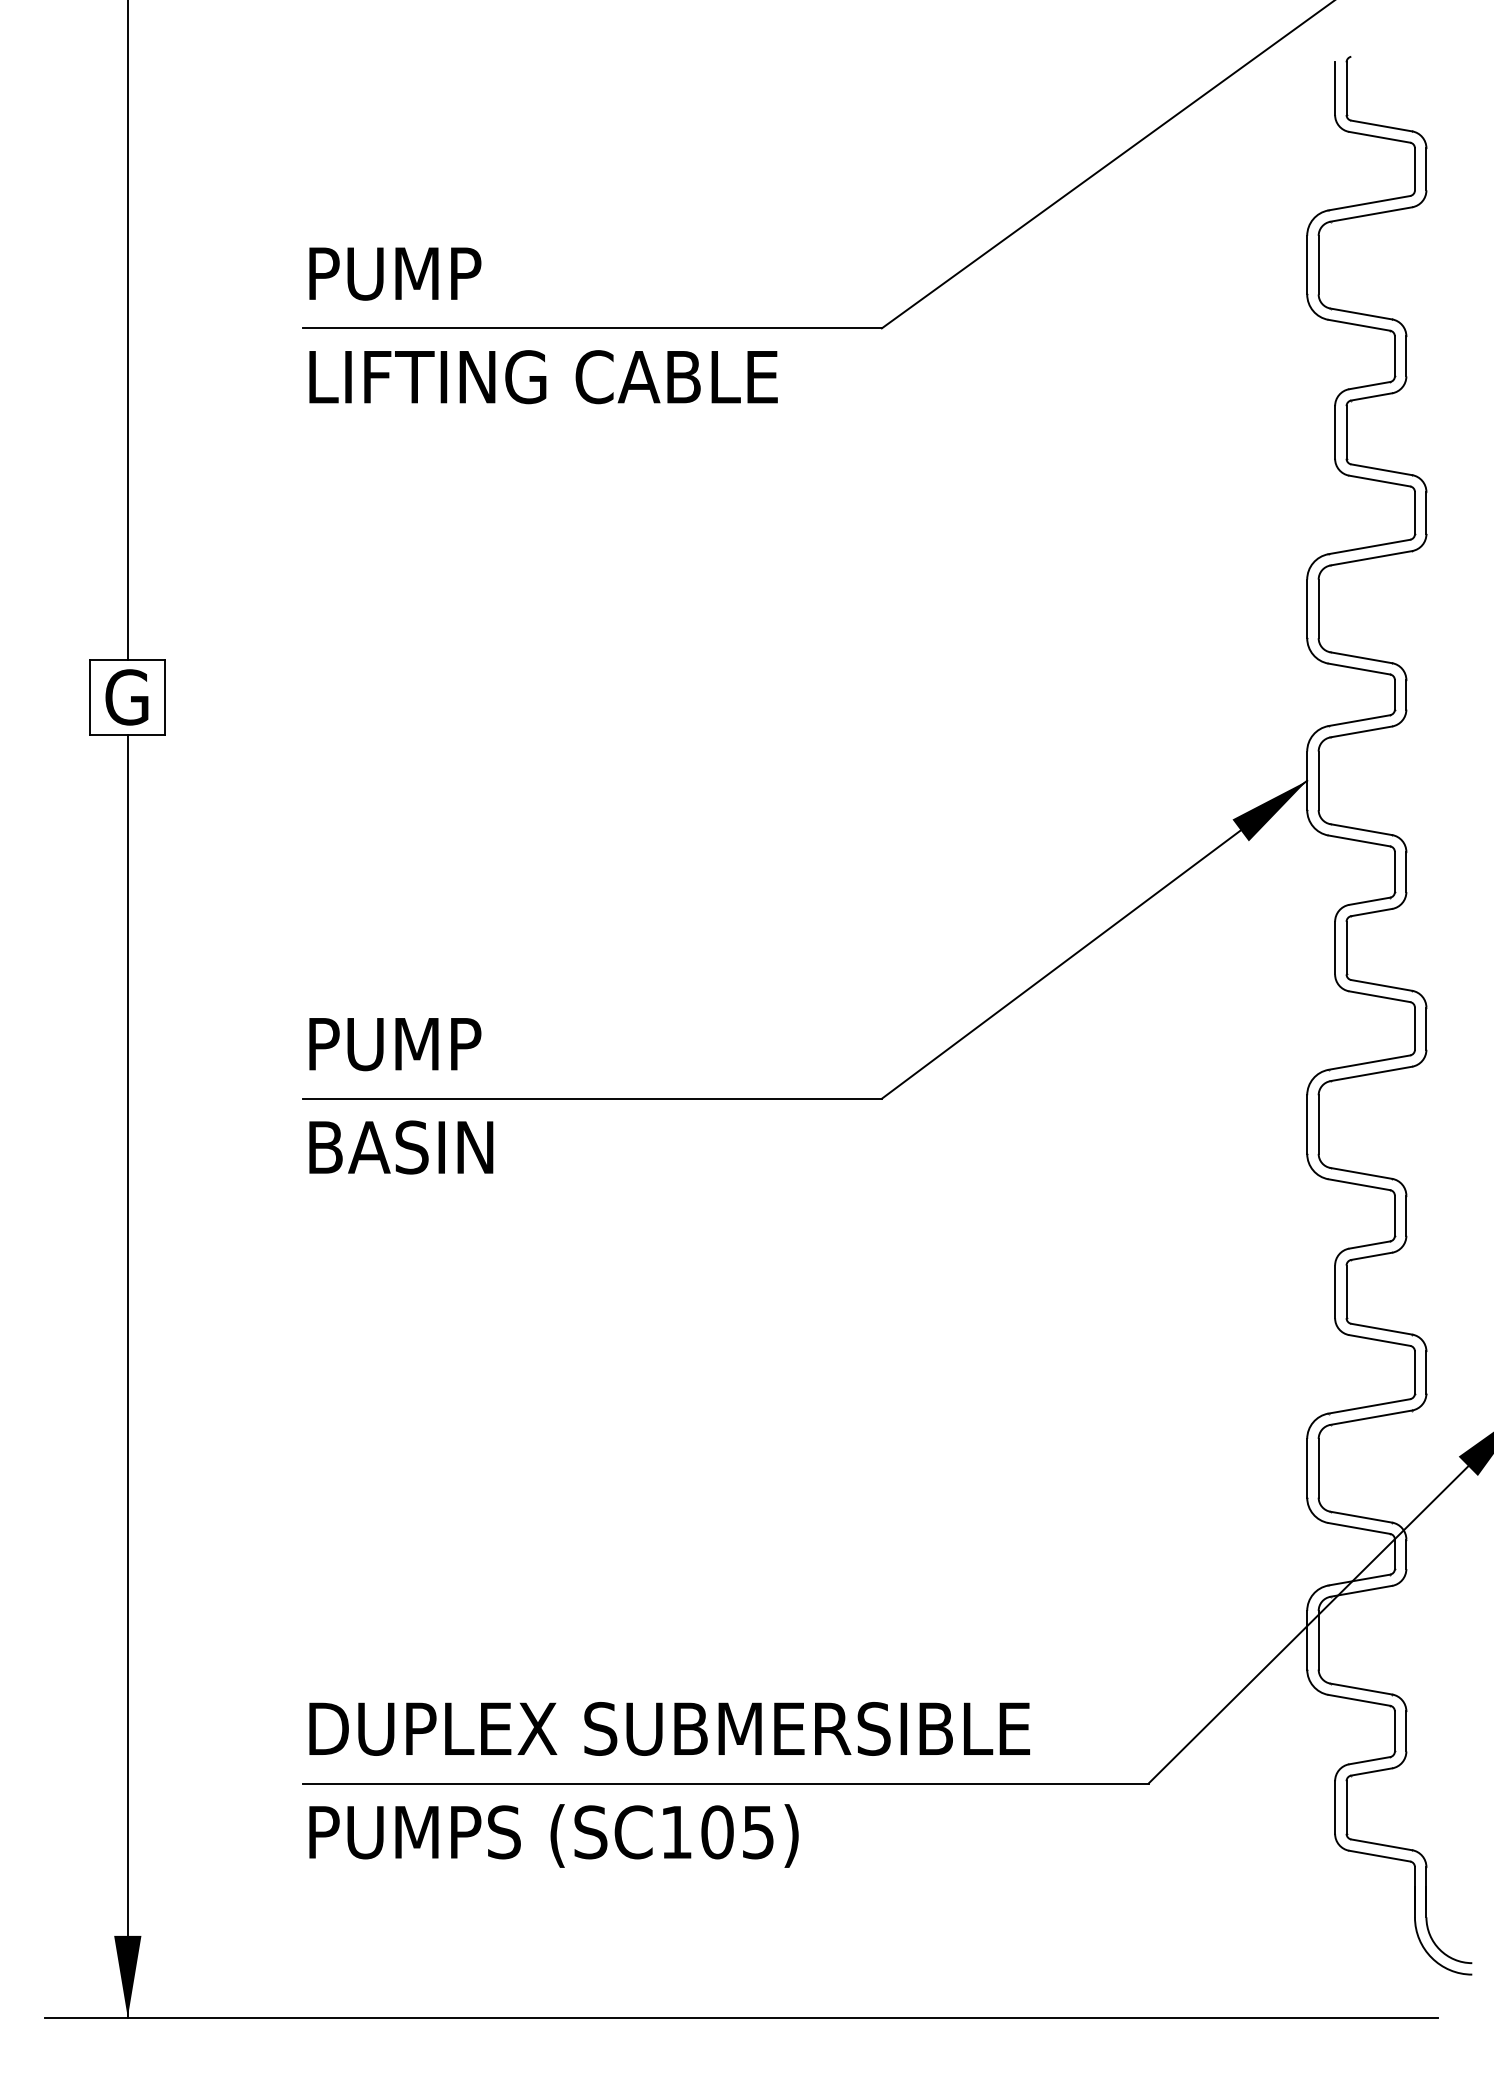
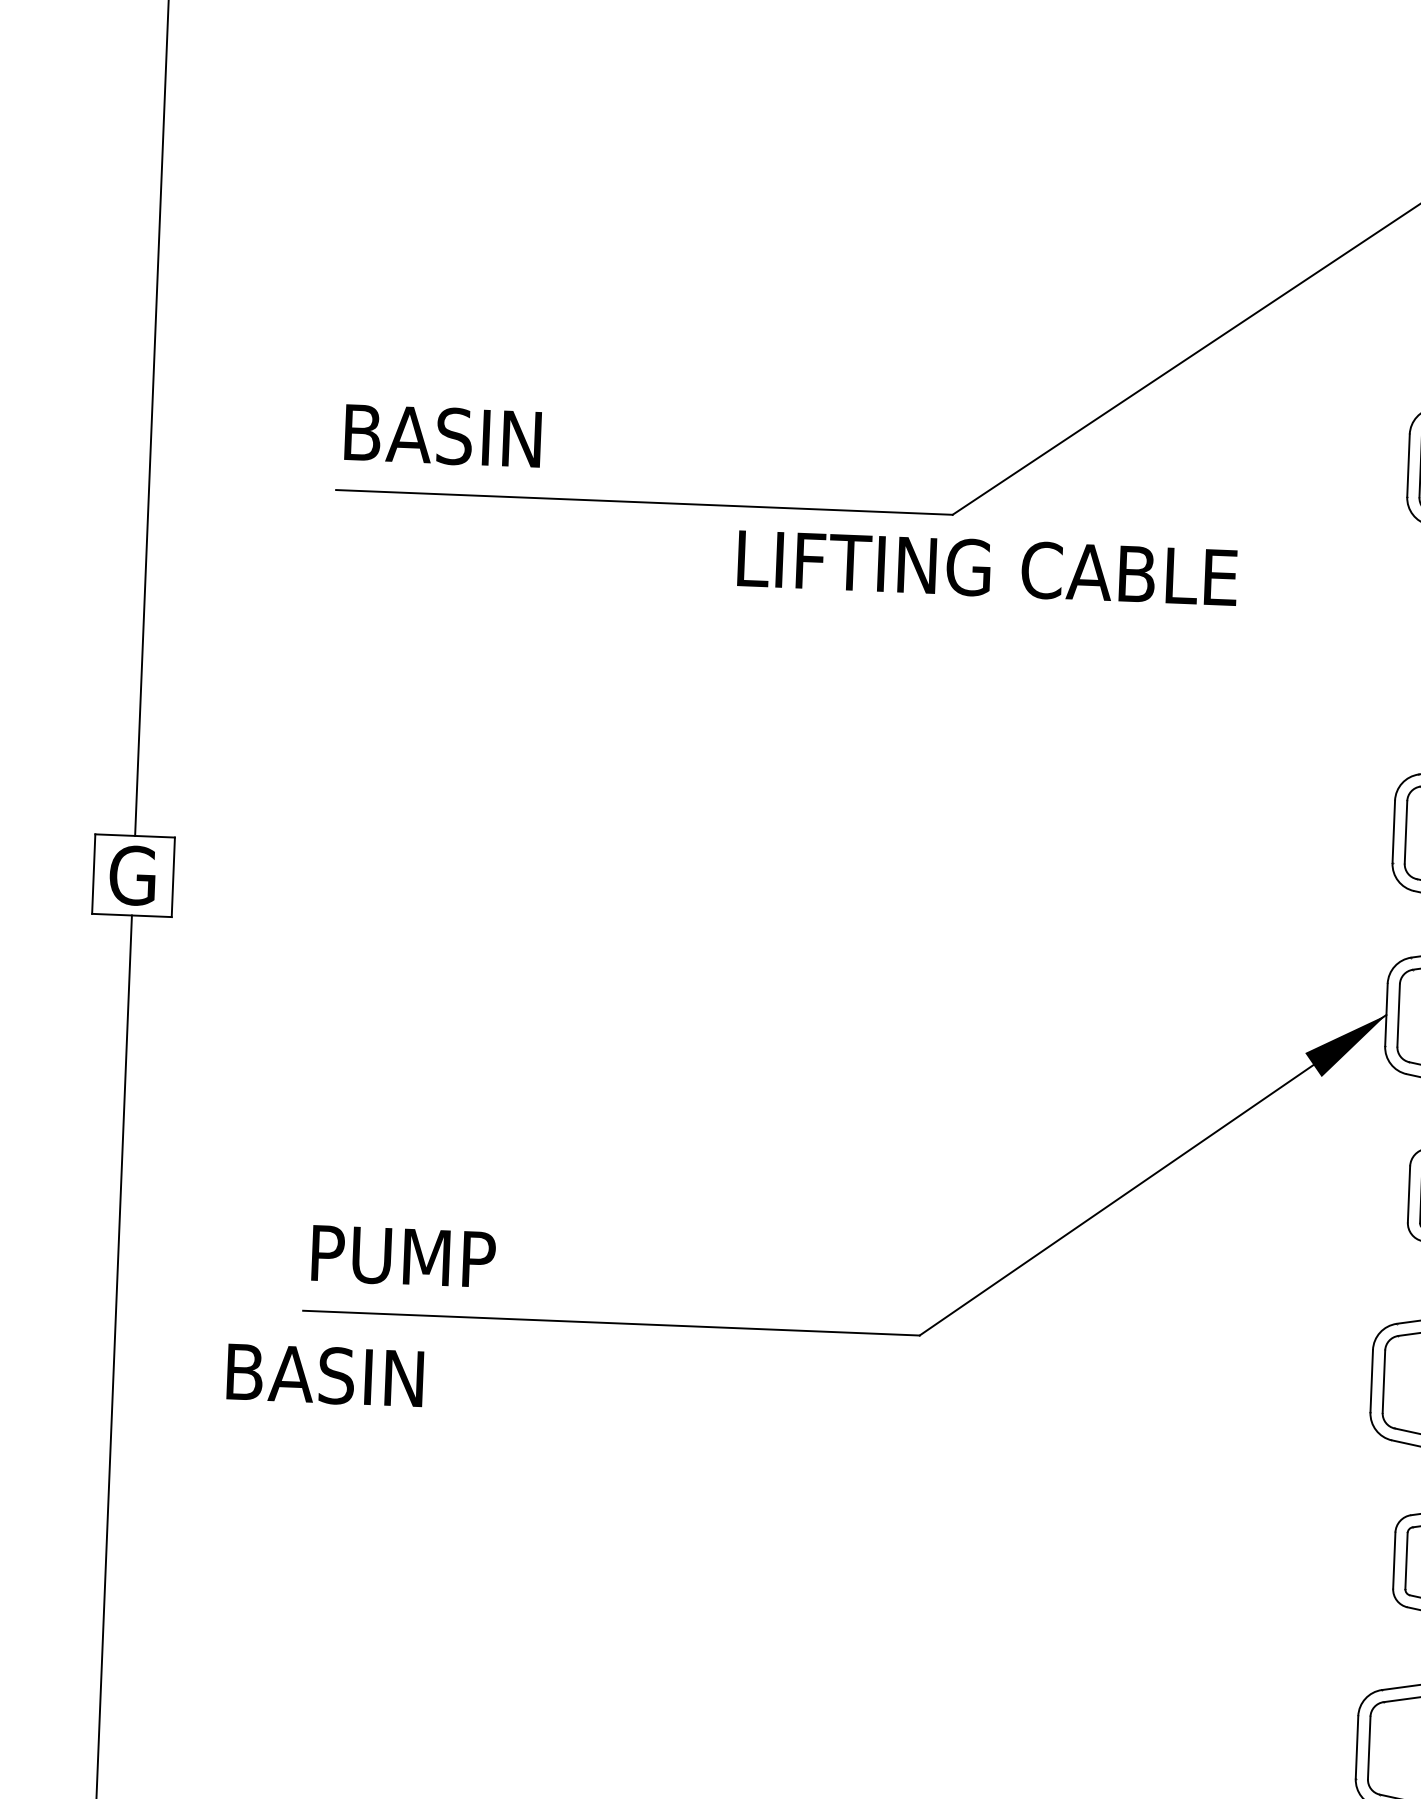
text: (404, 273) -> (446, 435), PUMP -> BASIN
text: (543, 377) -> (987, 568), moved
text: (401, 1147) -> (325, 1375), moved

